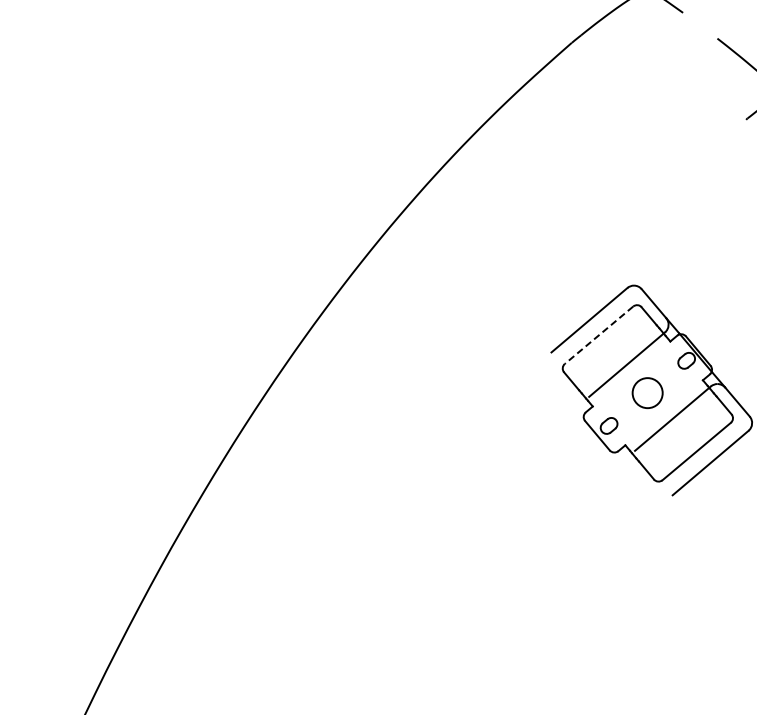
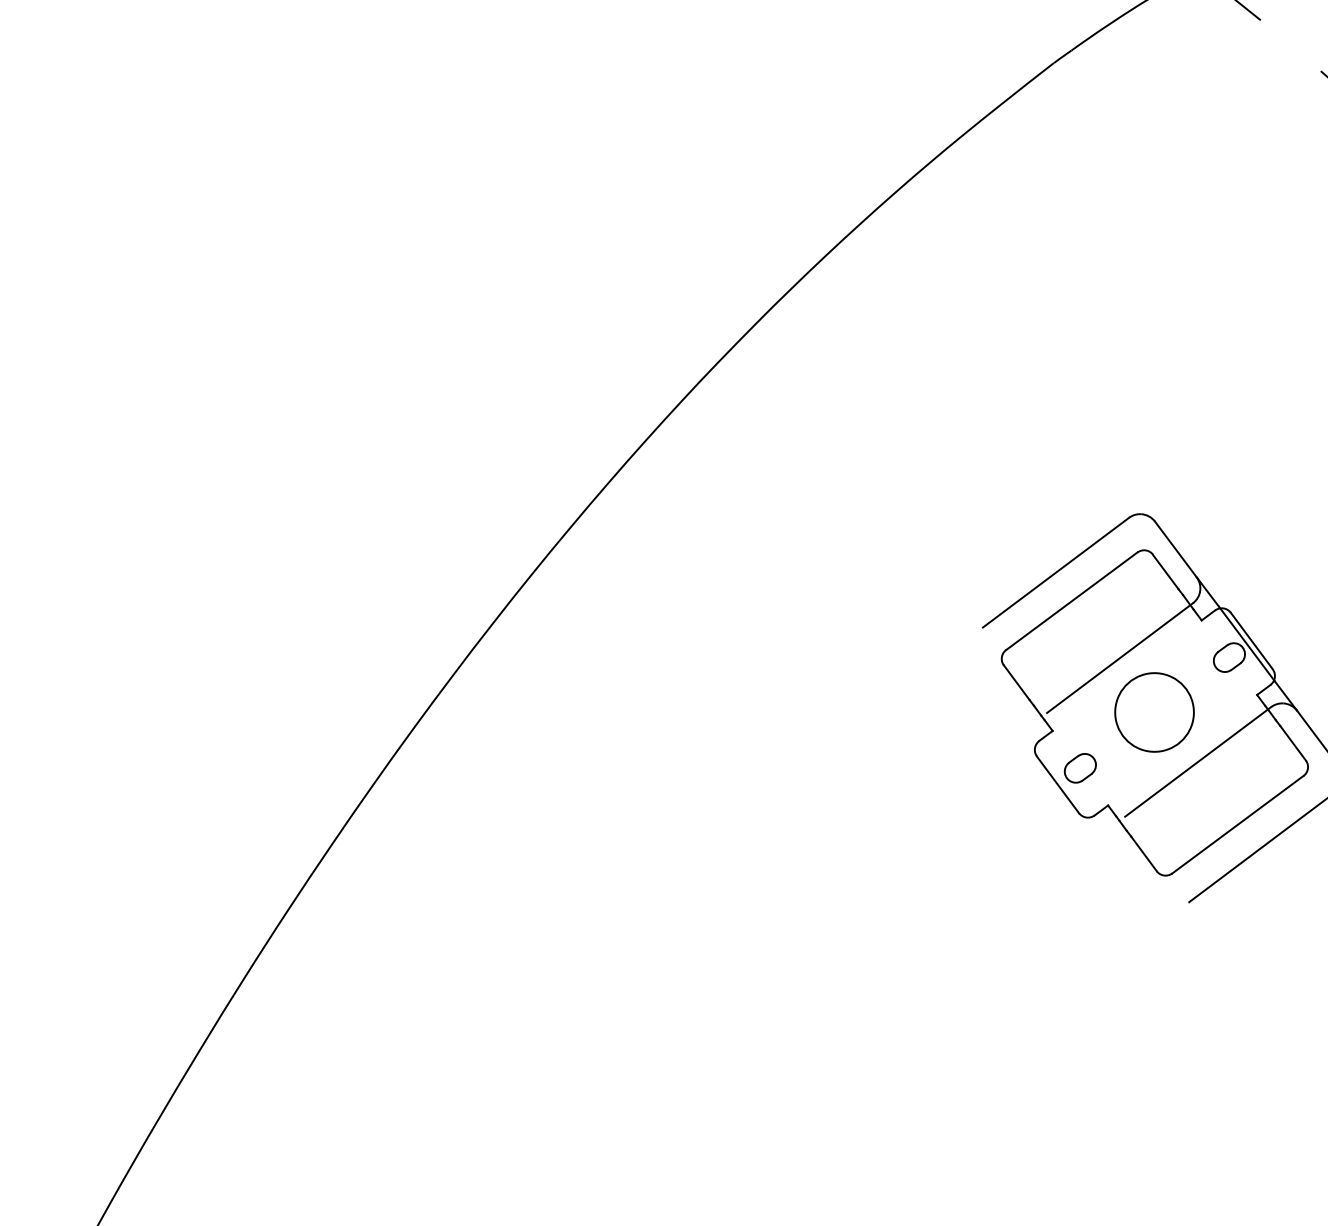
line: (599, 335) -> (1072, 601), dashed -> solid
circle: (647, 392) -> (1154, 711), size x1.43

